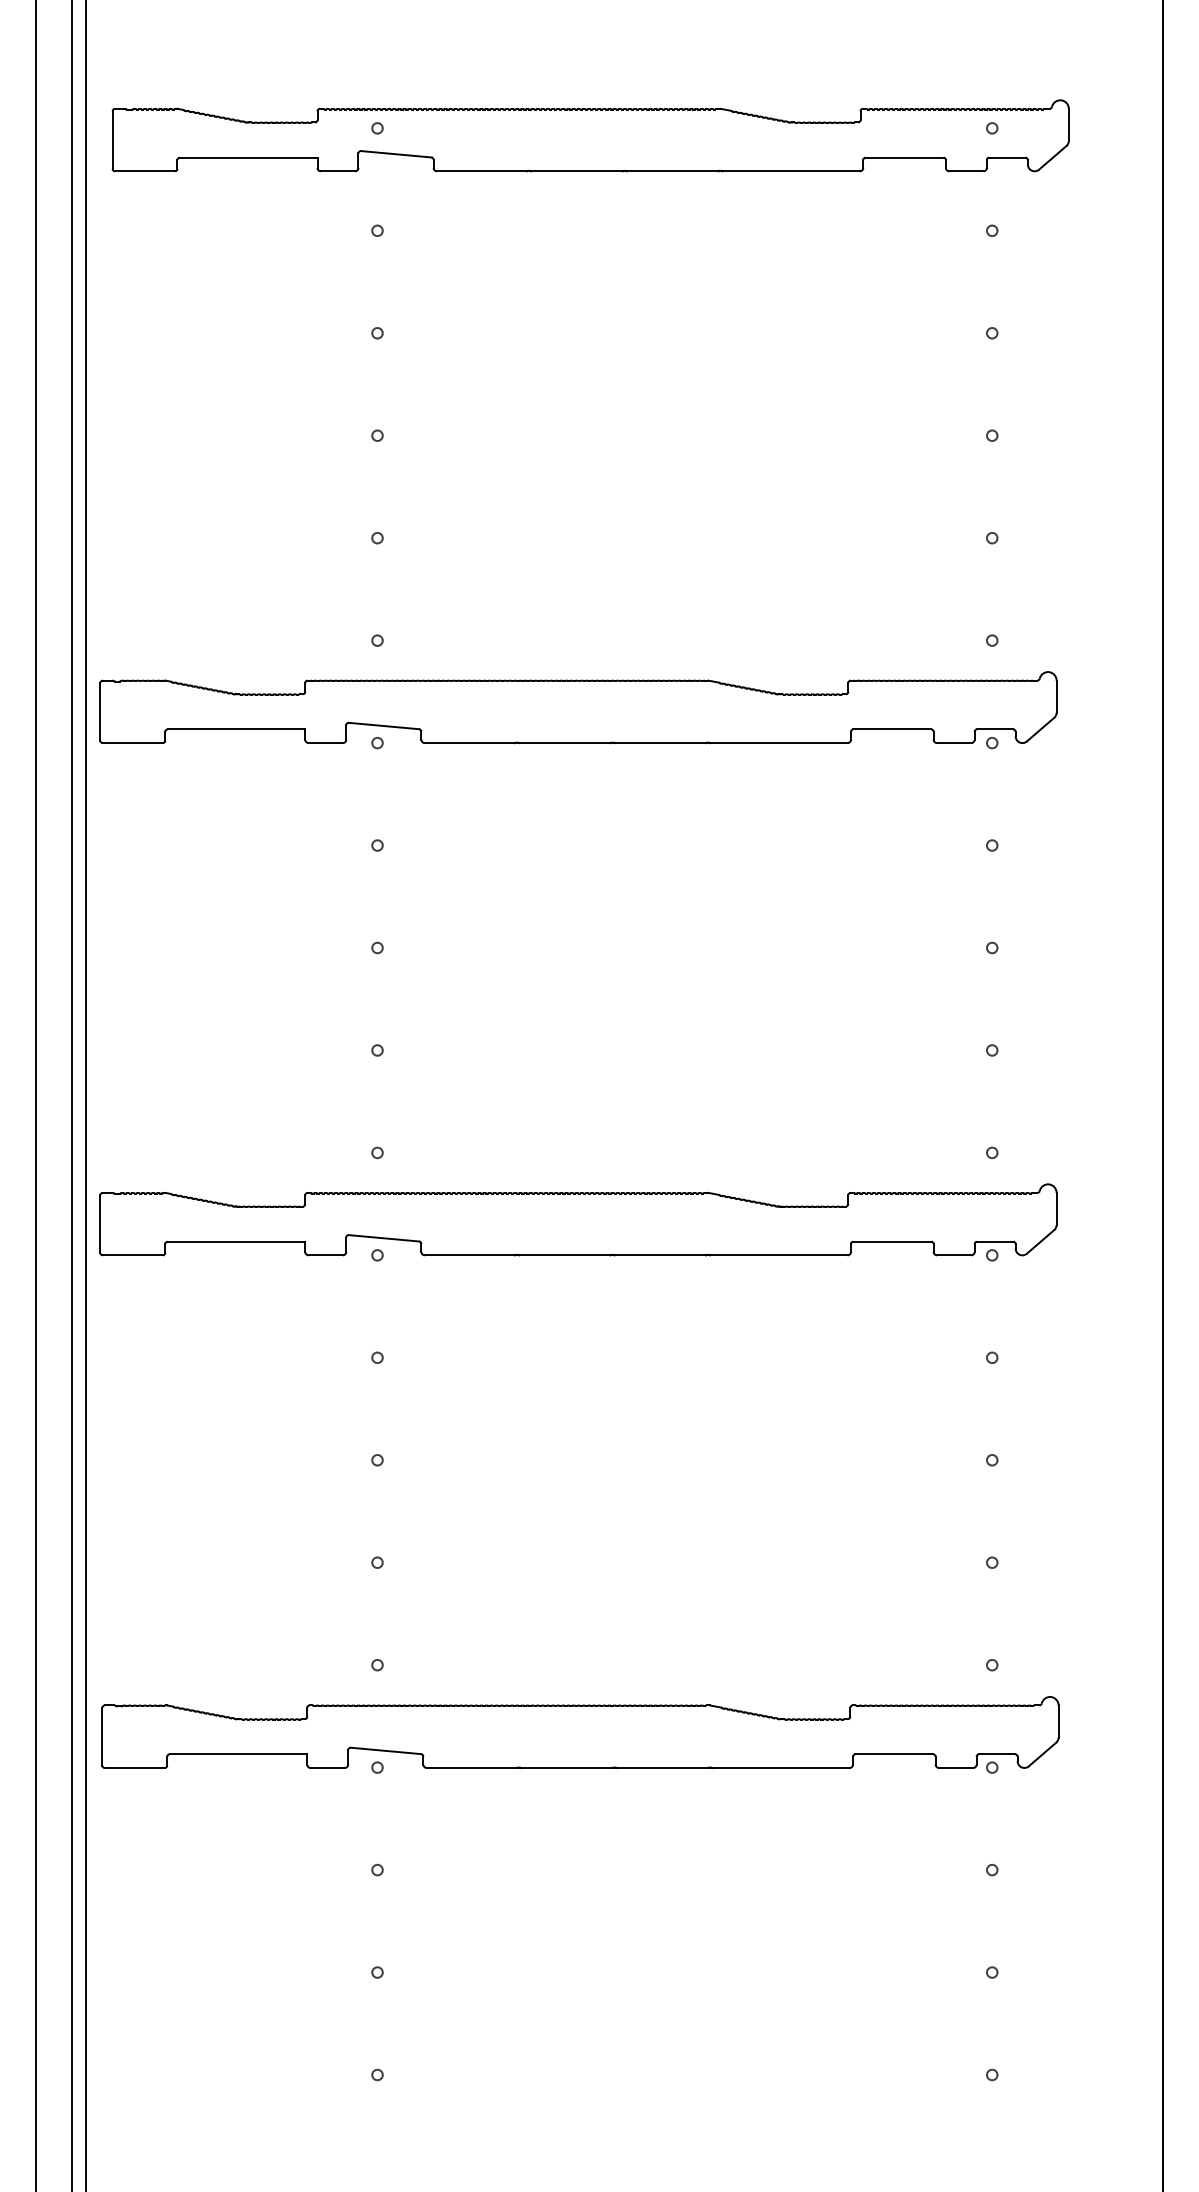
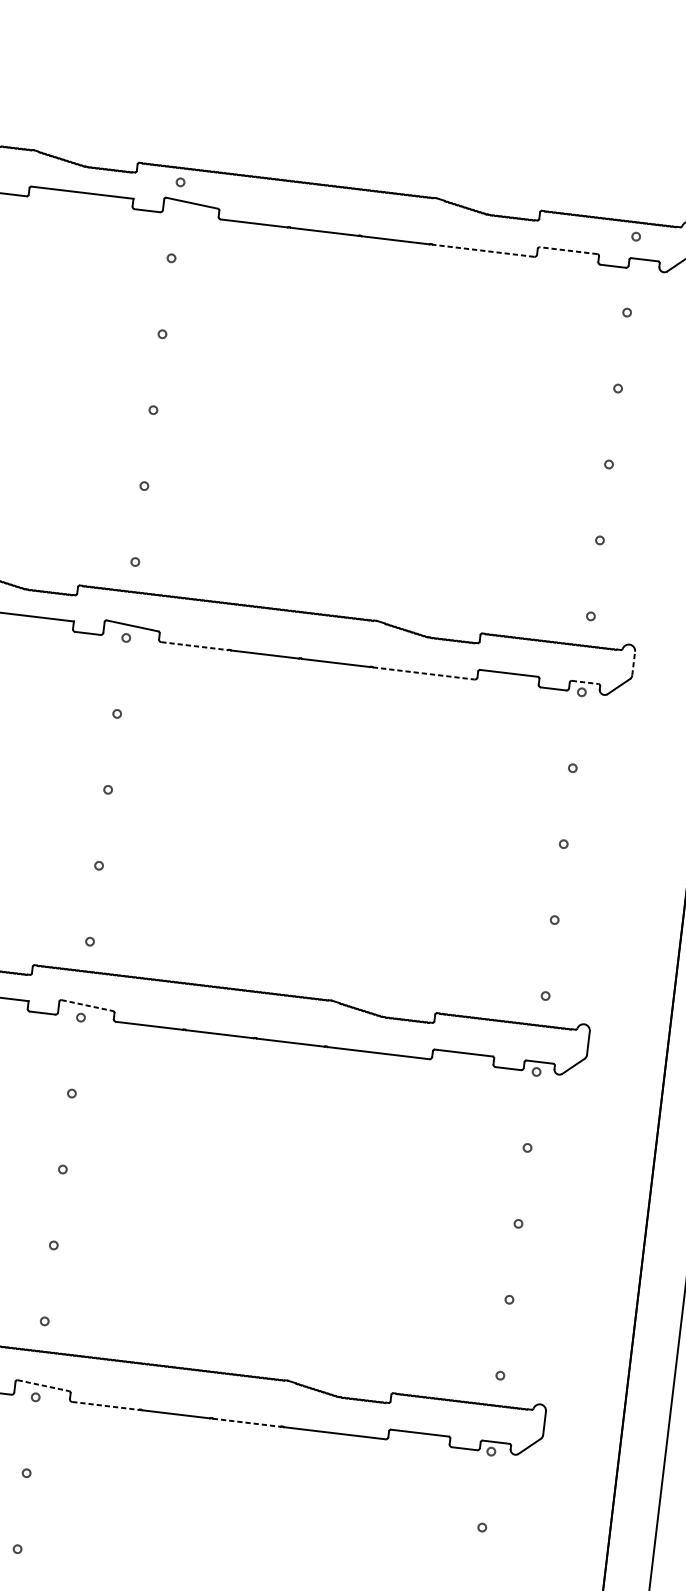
line: (904, 157) -> (568, 250), solid -> dashed
line: (791, 171) -> (483, 250), solid -> dashed
line: (1056, 696) -> (633, 663), solid -> dashed
line: (995, 729) -> (585, 682), solid -> dashed
line: (470, 743) -> (195, 646), solid -> dashed
line: (778, 743) -> (423, 673), solid -> dashed
line: (384, 1238) -> (87, 1005), solid -> dashed
line: (386, 1750) -> (43, 1385), solid -> dashed
line: (472, 1767) -> (106, 1405), solid -> dashed
line: (662, 1767) -> (246, 1422), solid -> dashed

